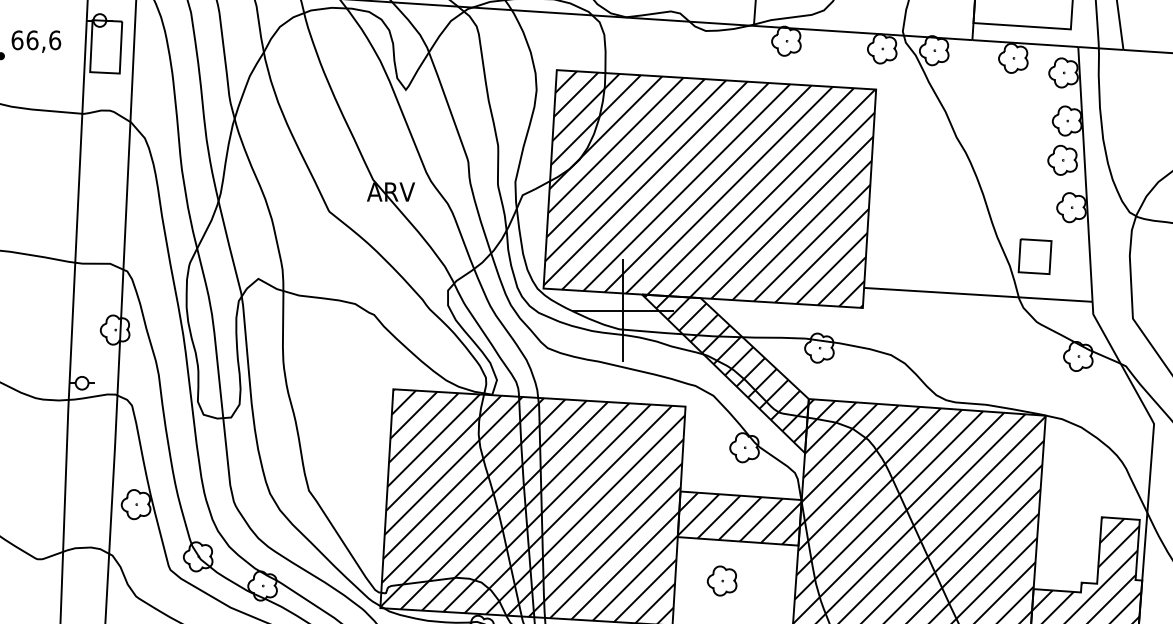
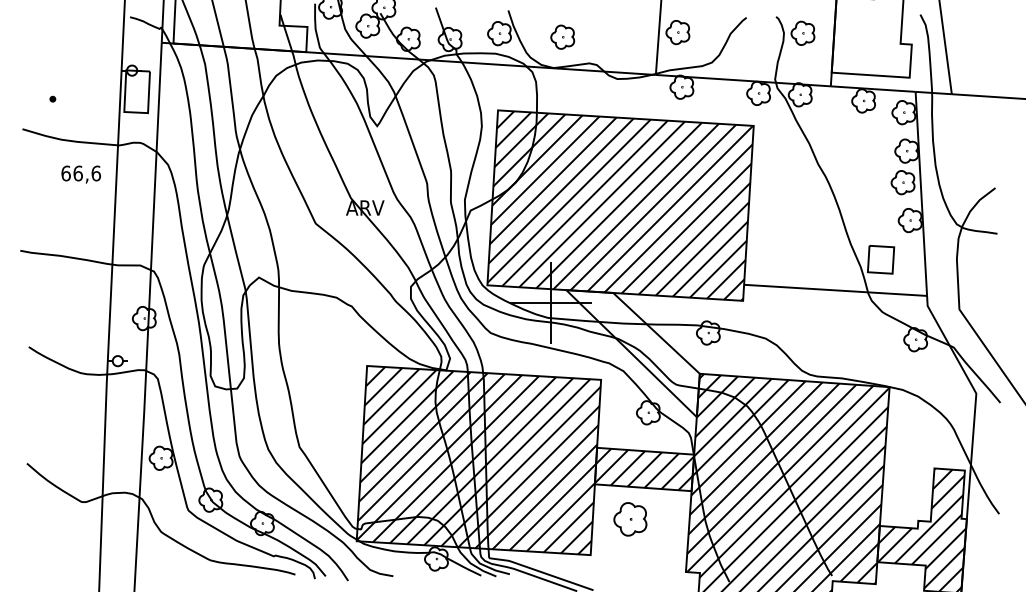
text: (35, 41) -> (80, 174), moved
hatch: (725, 368) -> (633, 349), removed
part: (722, 580) -> (630, 519), size x1.4

